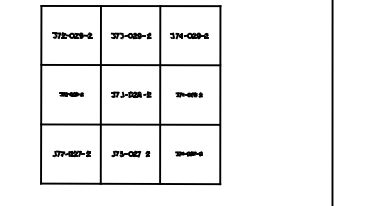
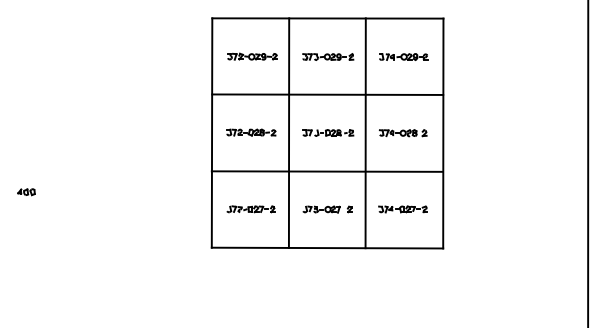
part: (71, 94) -> (251, 132), size x1.67
part: (188, 95) -> (402, 133), size x1.43
part: (188, 154) -> (402, 209), size x1.43

